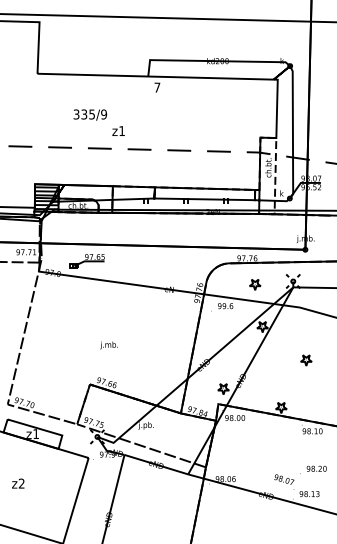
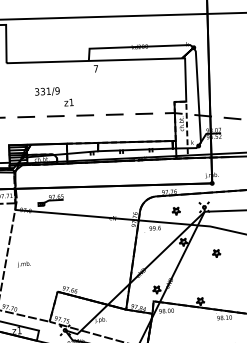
text: (91, 114) -> (48, 91), 335/9 -> 331/9
text: (108, 345) -> (23, 264), moved
part: (306, 360) -> (216, 253), moved

